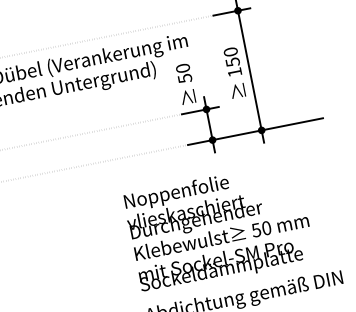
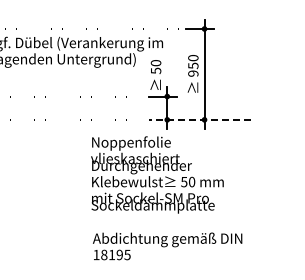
text: (235, 72) -> (193, 73), 150 -> 950
line: (254, 131) -> (199, 119), solid -> dashed
text: (219, 227) -> (157, 174), moved

